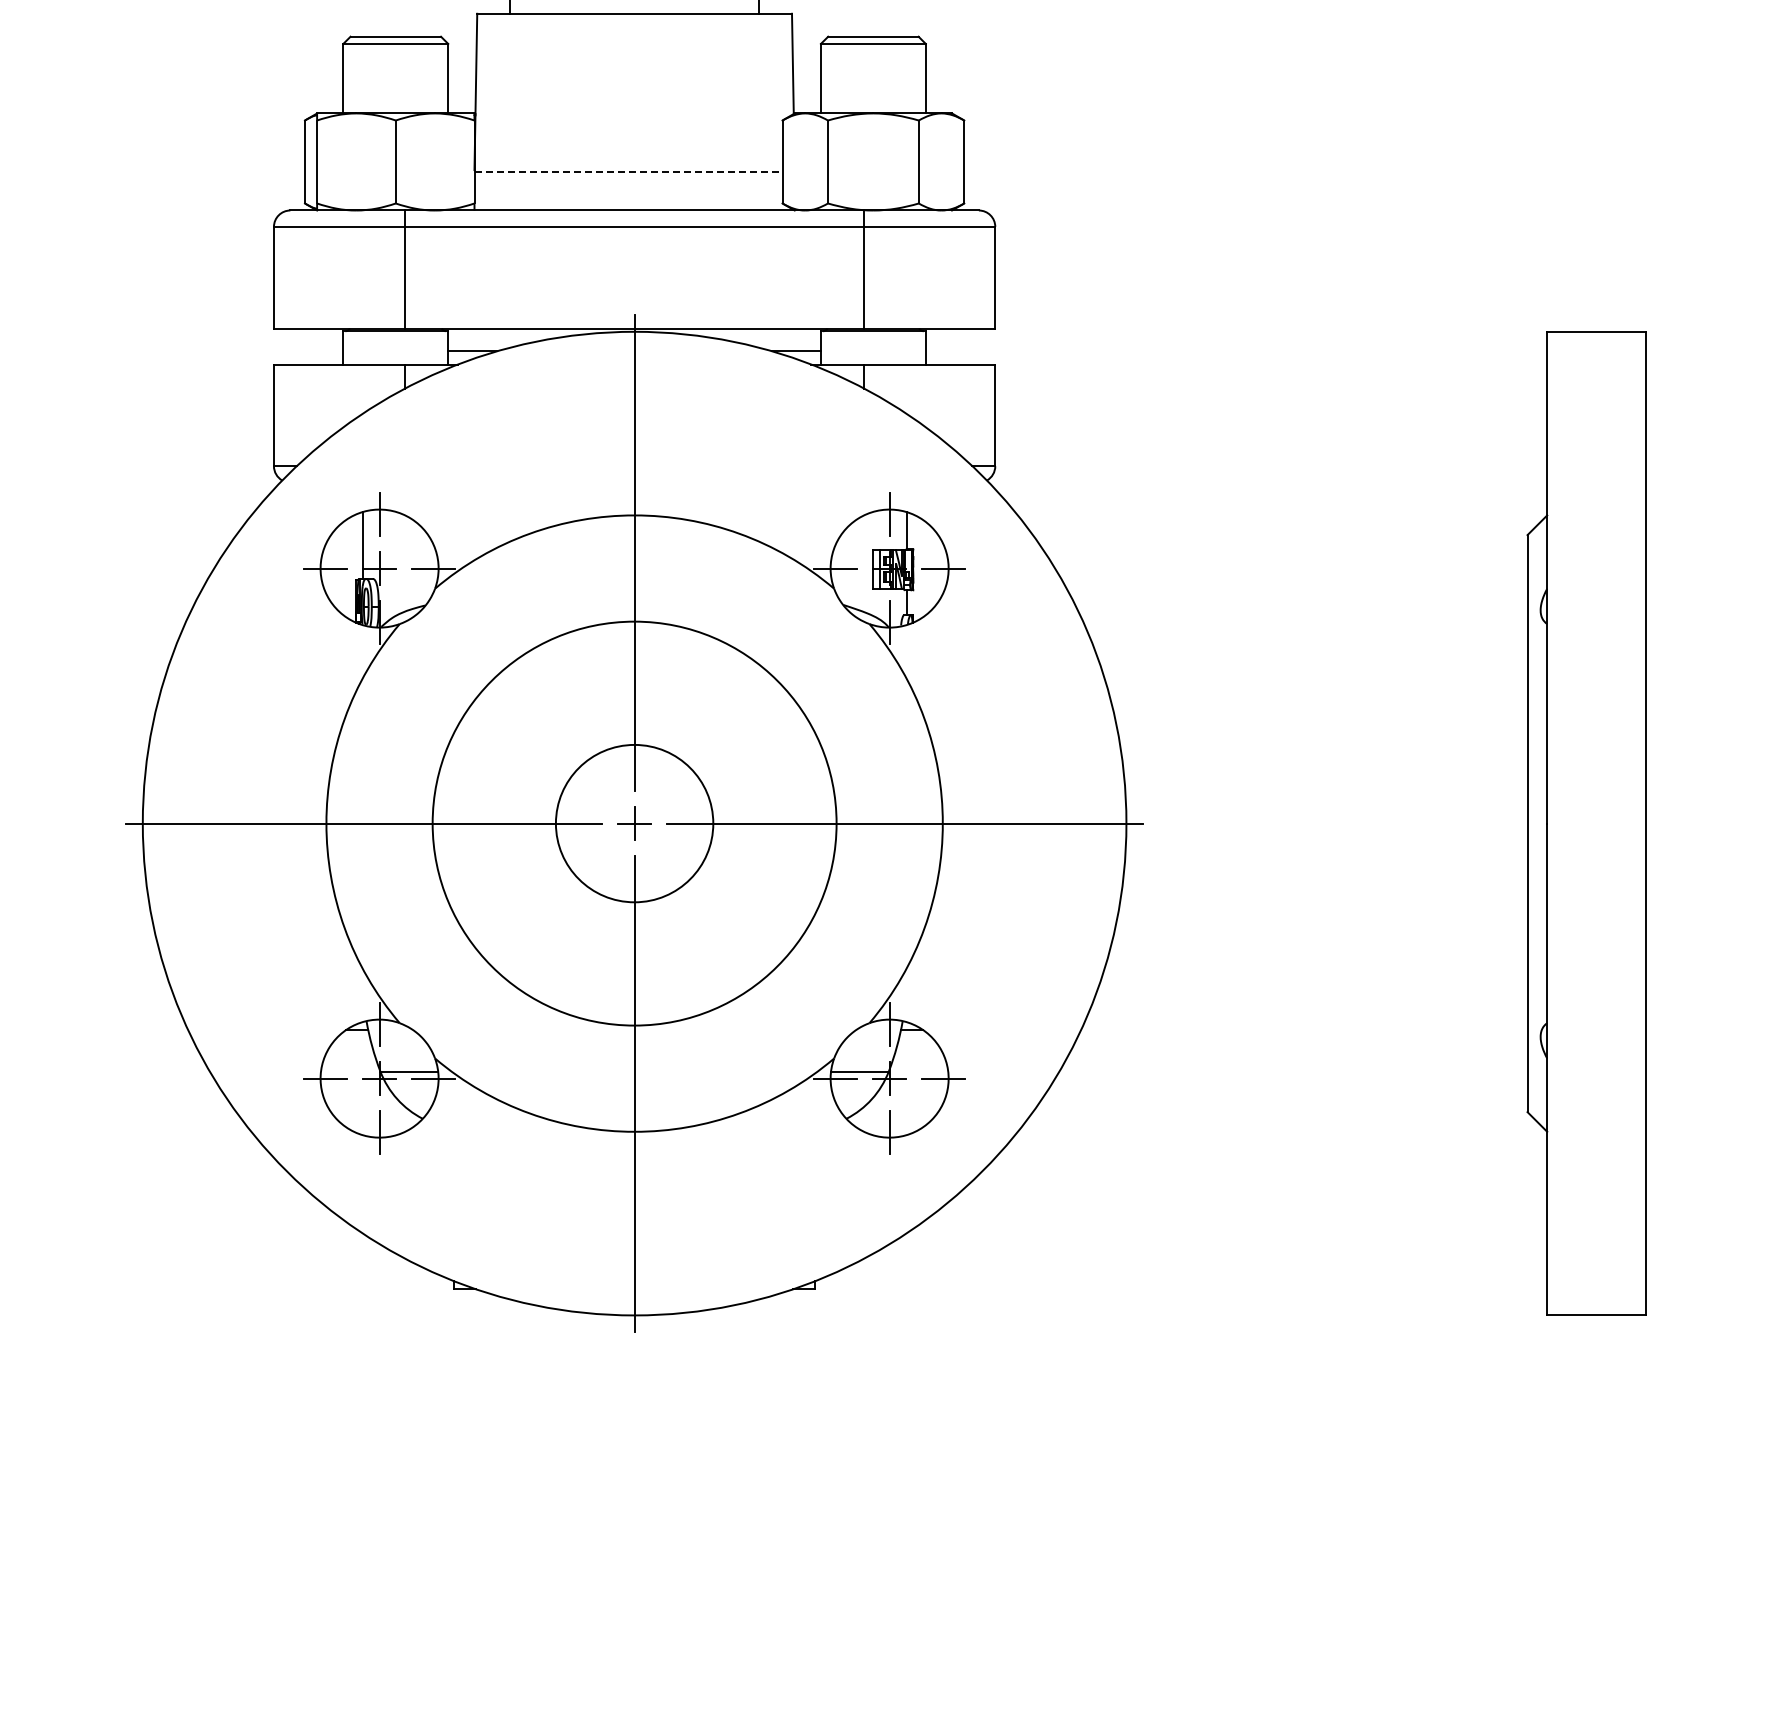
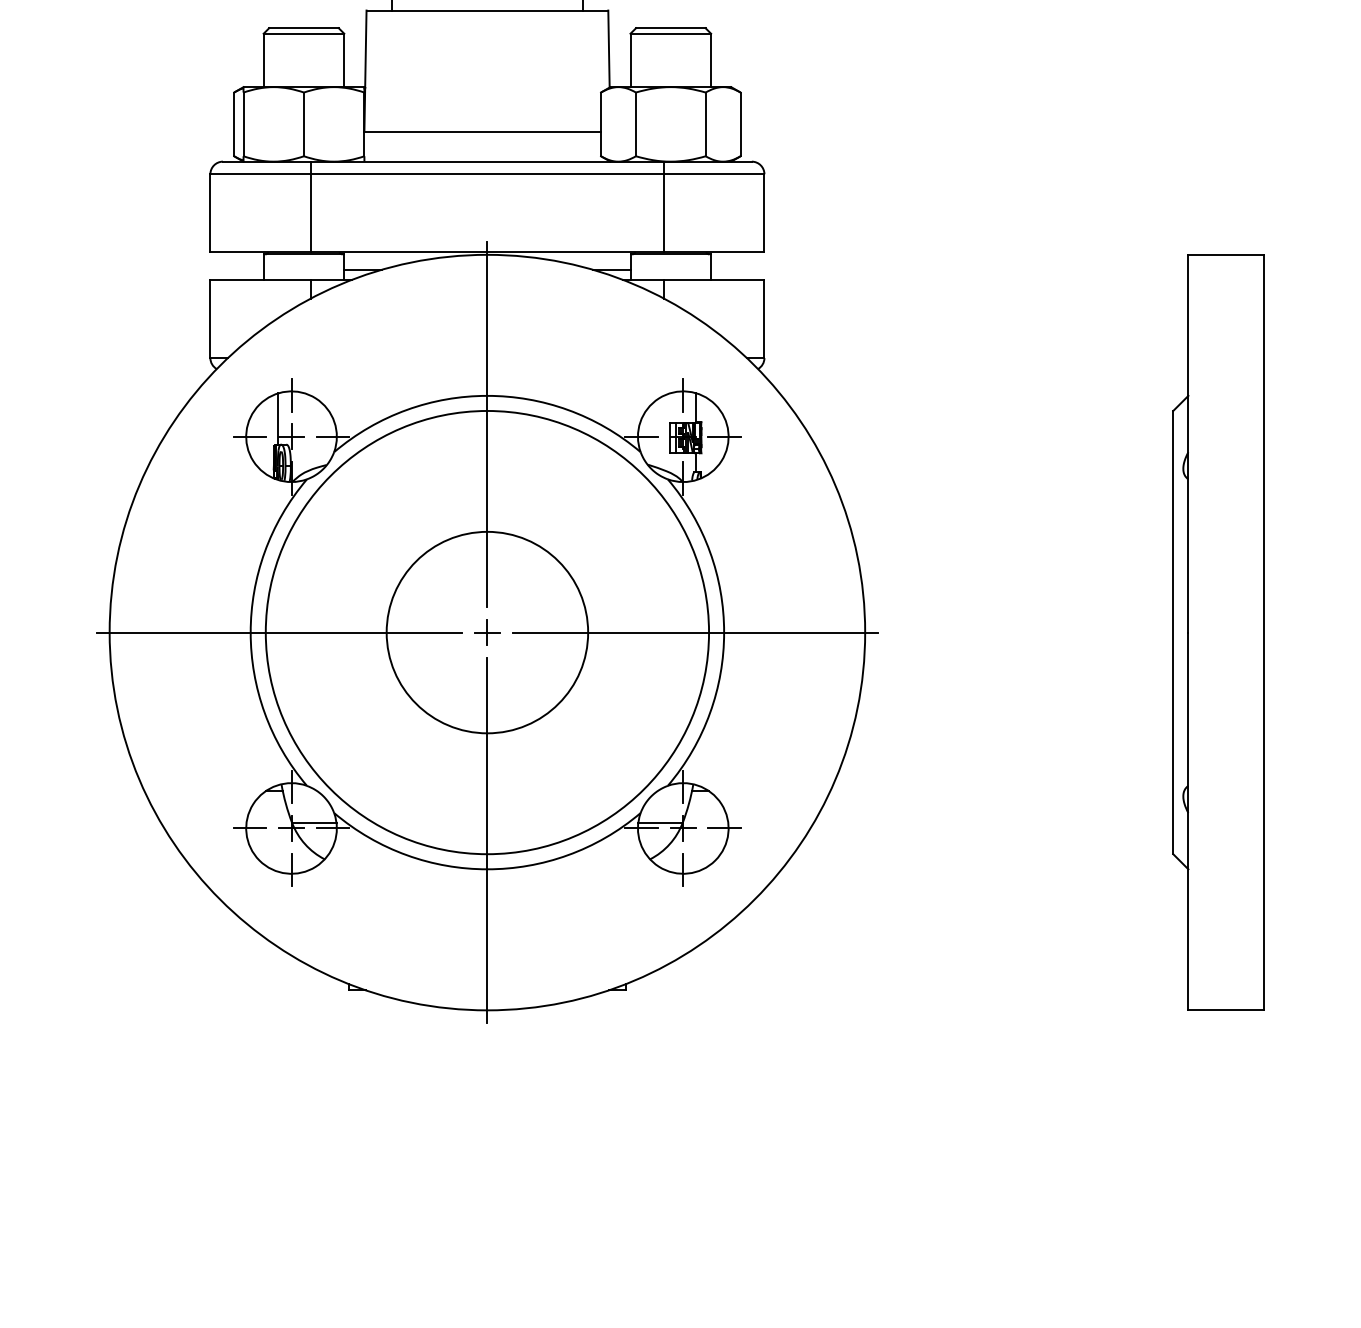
line: (629, 171) -> (483, 131), dashed -> solid
circle: (634, 823) -> (487, 632), size x1.43
circle: (634, 823) -> (487, 632), size x1.67

